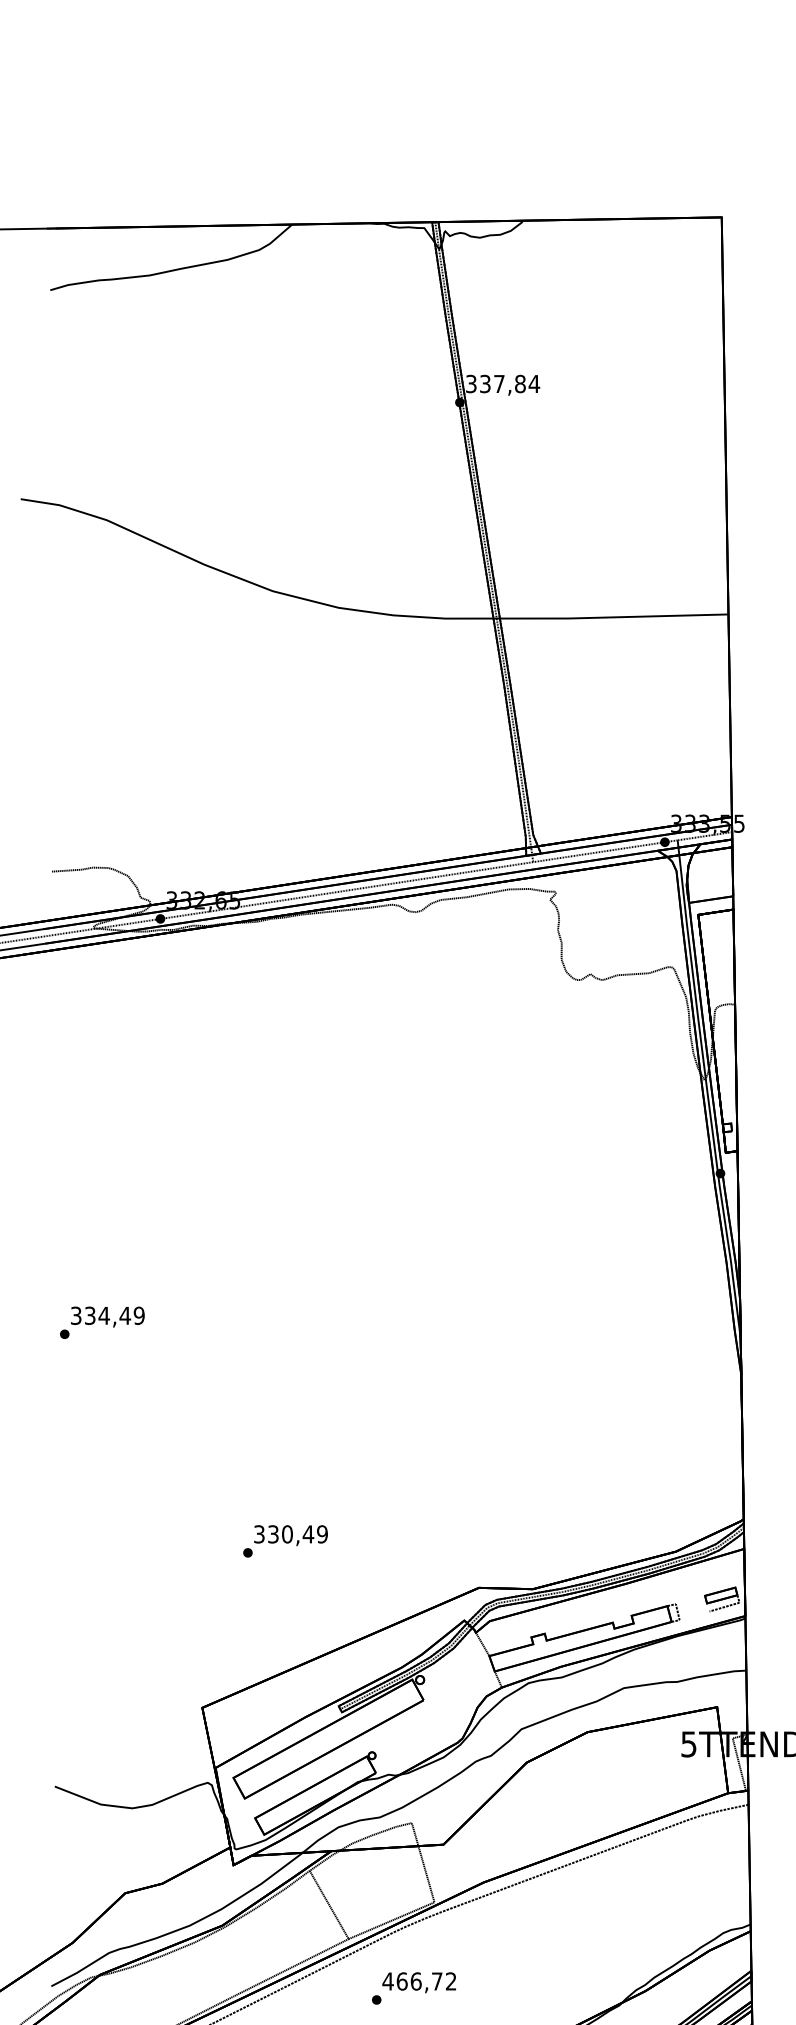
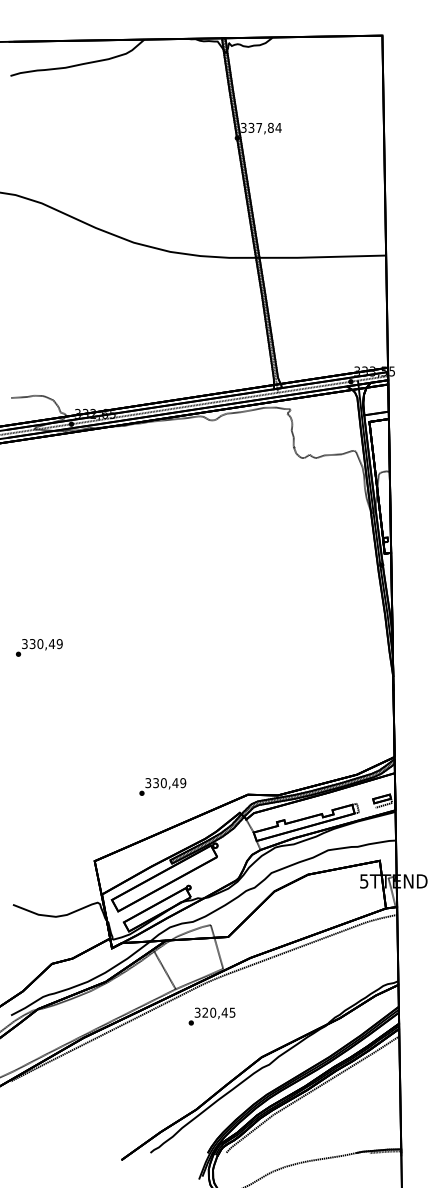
text: (104, 1316) -> (40, 644), 334,49 -> 330,49
text: (285, 1540) -> (162, 786), moved
text: (418, 1981) -> (214, 1012), 466,72 -> 320,45

